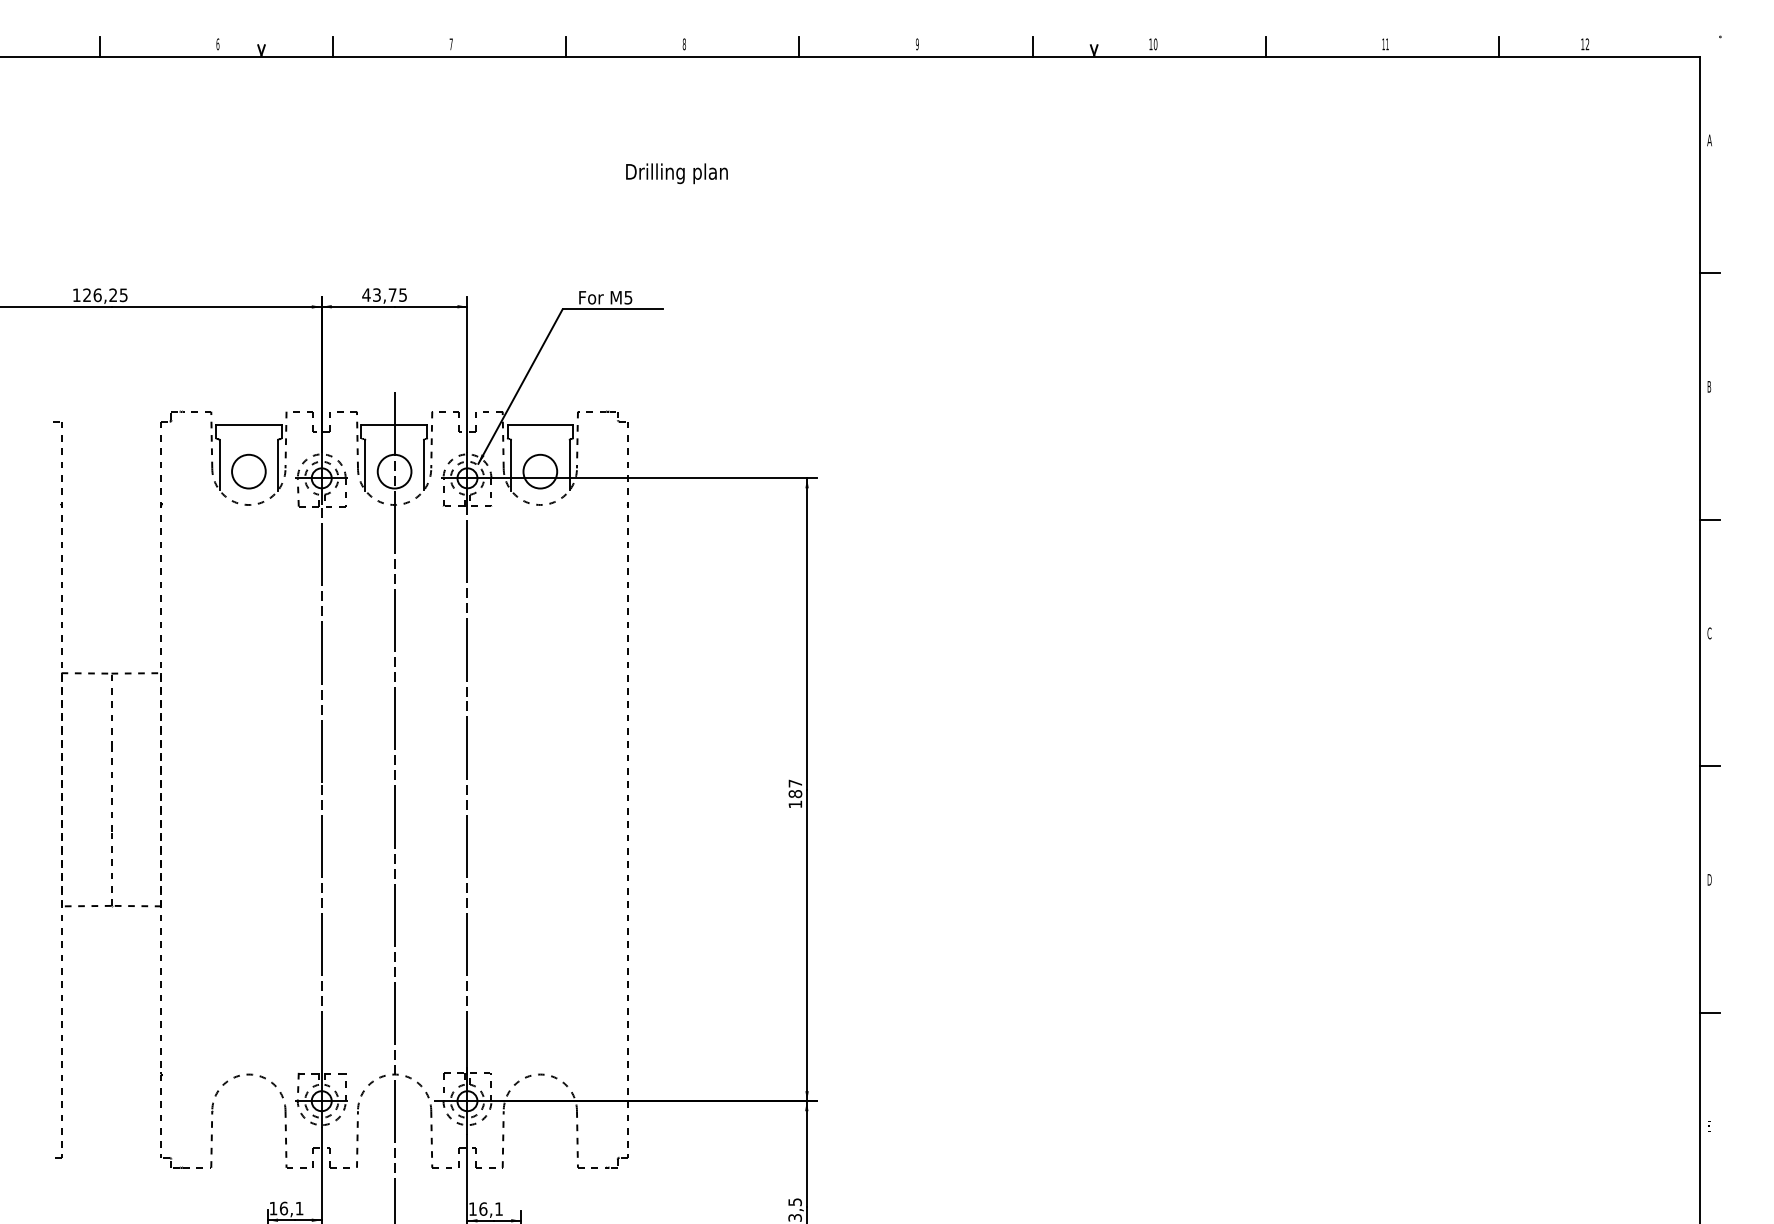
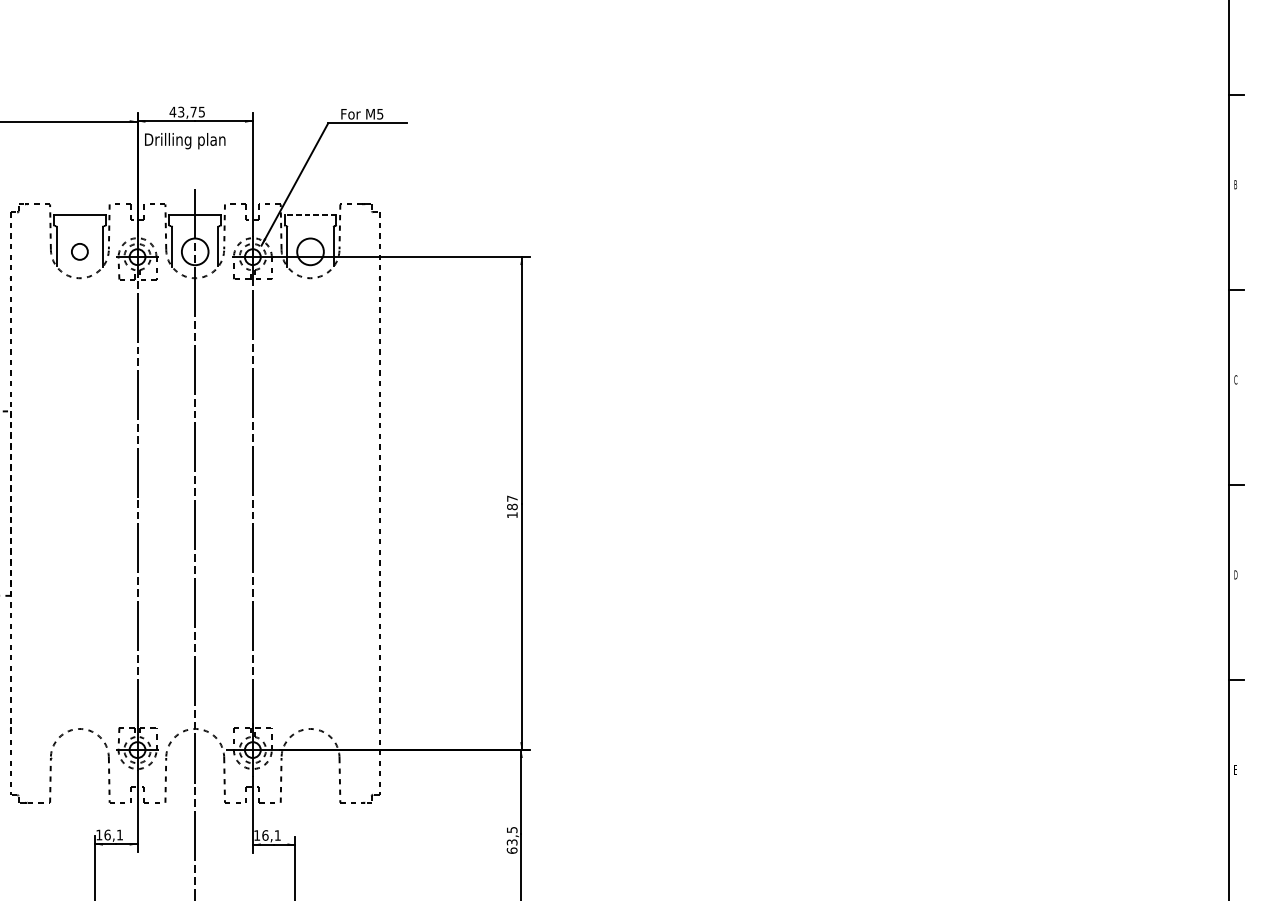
text: (676, 173) -> (184, 140), moved
line: (540, 425) -> (310, 215), solid -> dashed
circle: (248, 471) -> (79, 251), size x0.6

